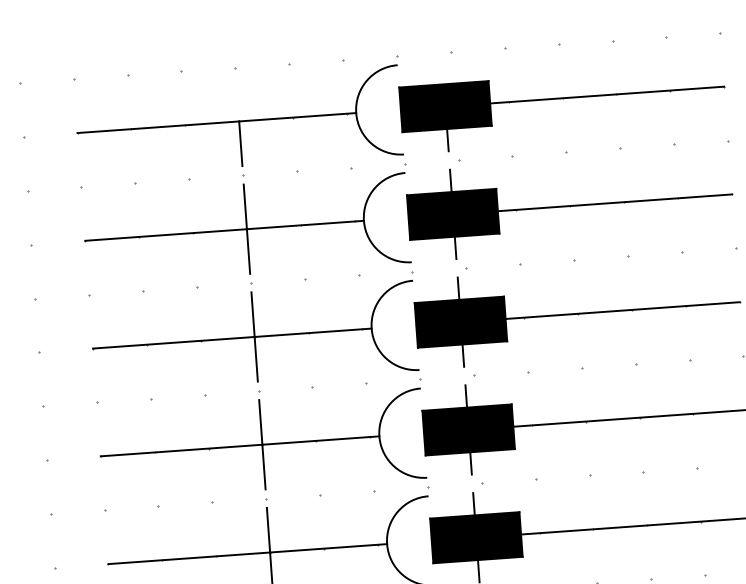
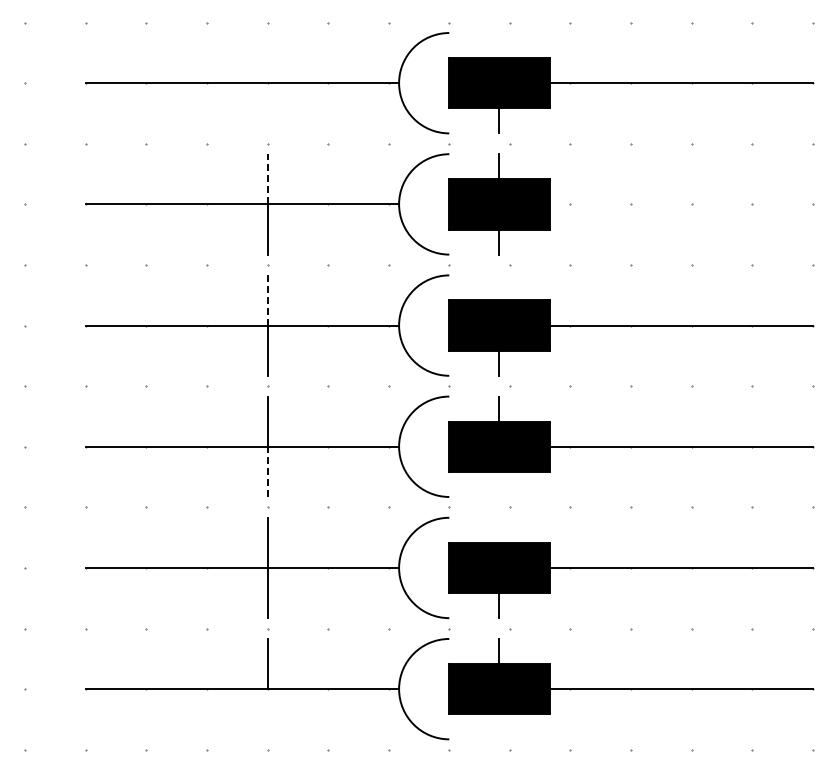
line: (240, 143) -> (267, 108), removed
line: (614, 202) -> (680, 204), removed
line: (245, 206) -> (267, 178), solid -> dashed
line: (458, 288) -> (499, 287), removed
line: (253, 314) -> (267, 300), solid -> dashed
line: (471, 462) -> (499, 483), removed
line: (263, 466) -> (267, 471), solid -> dashed
line: (473, 503) -> (499, 529), removed

